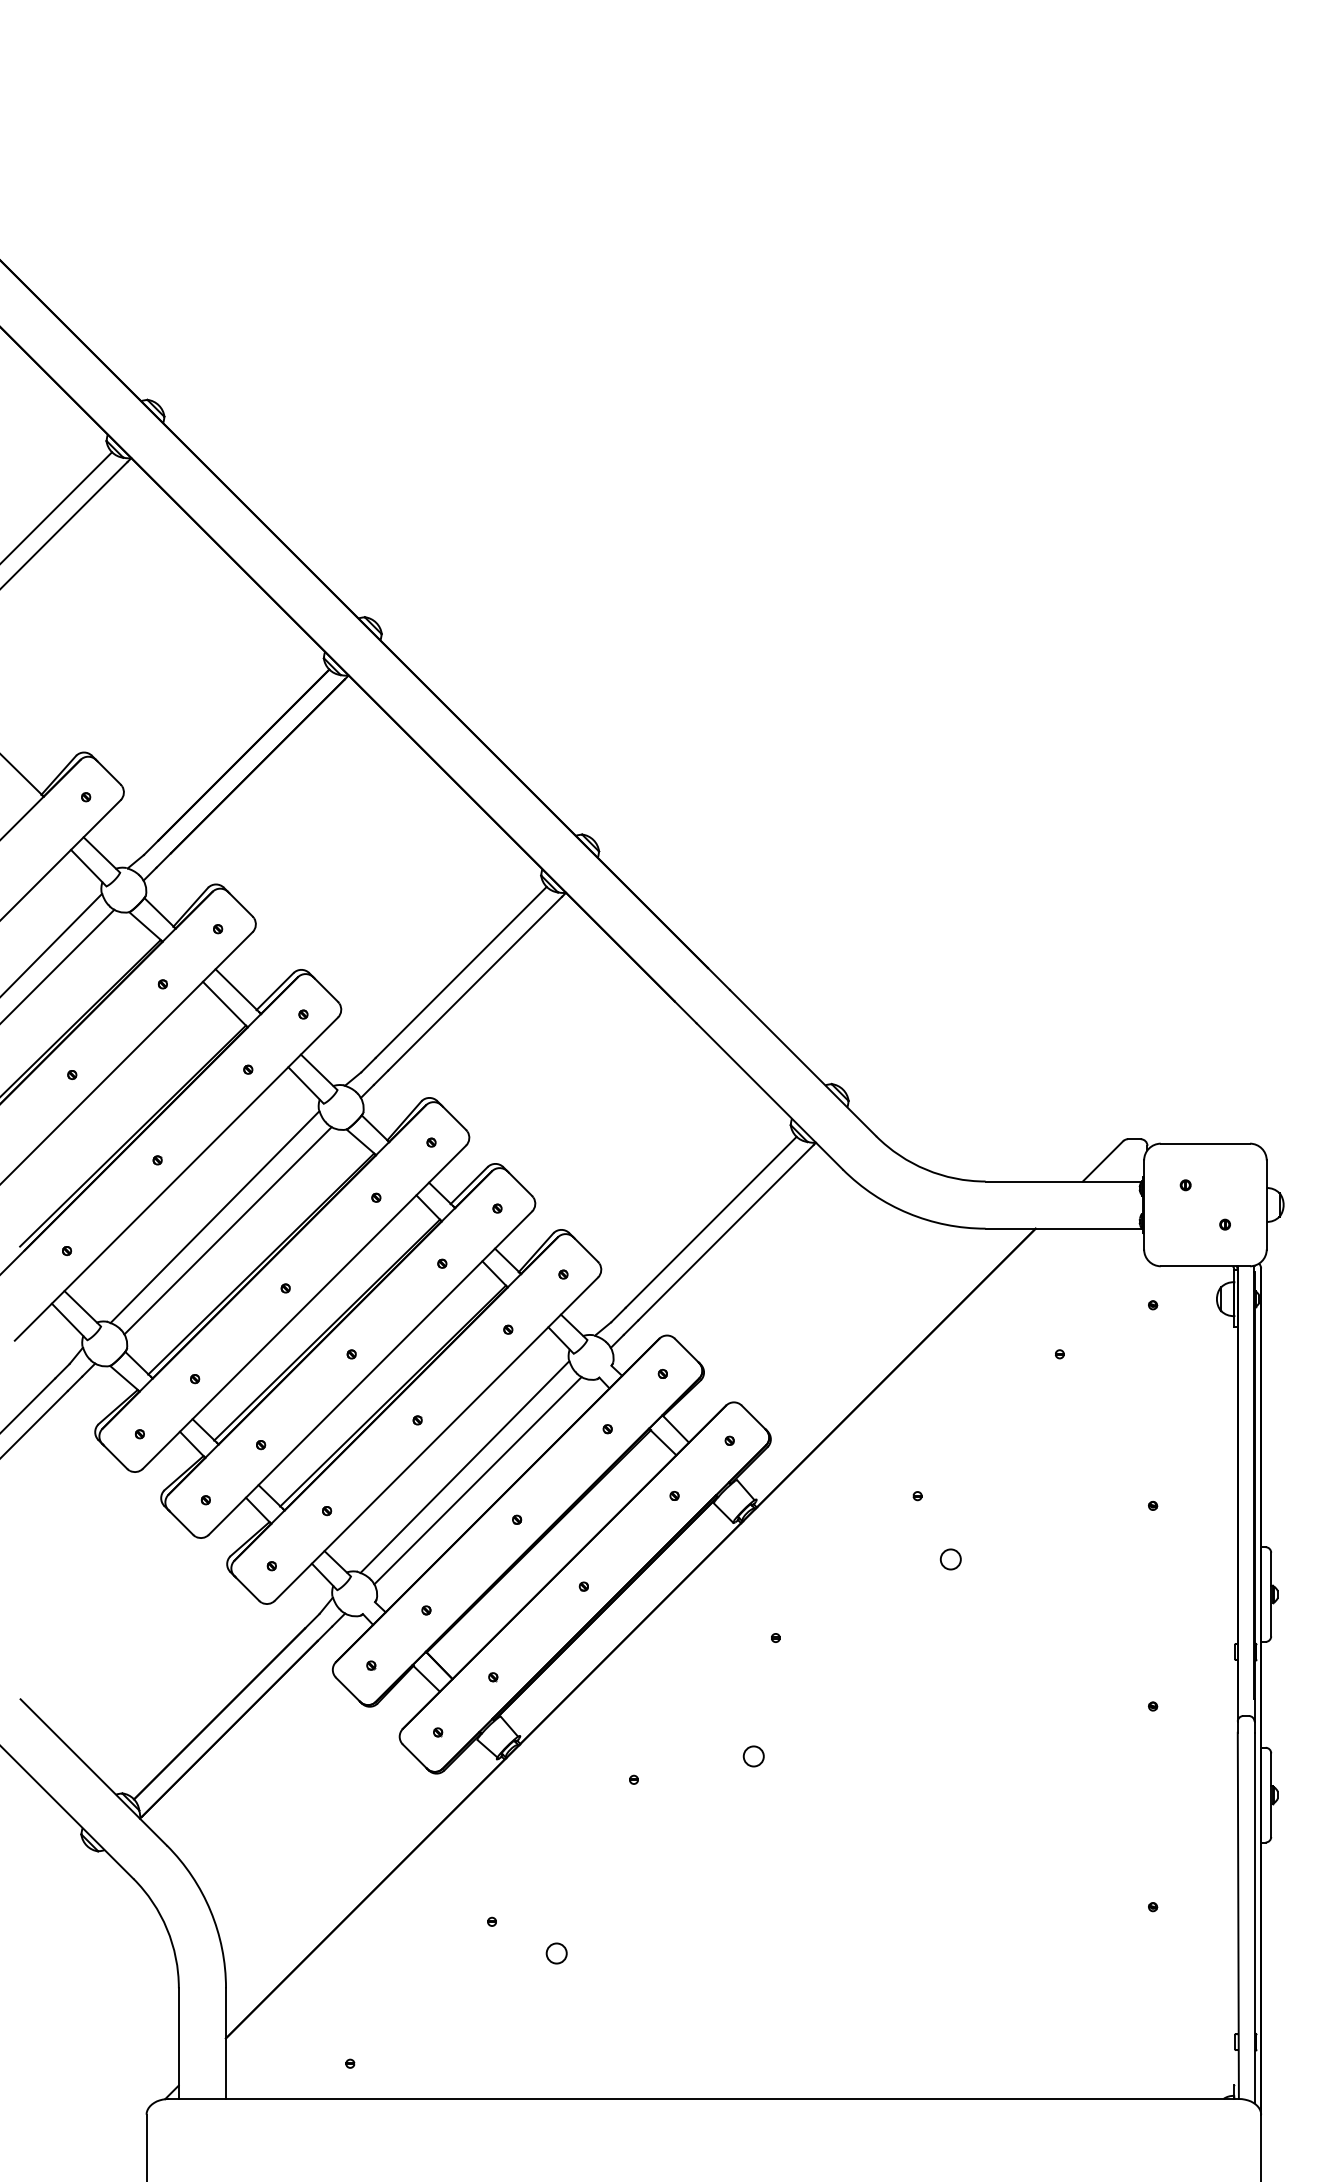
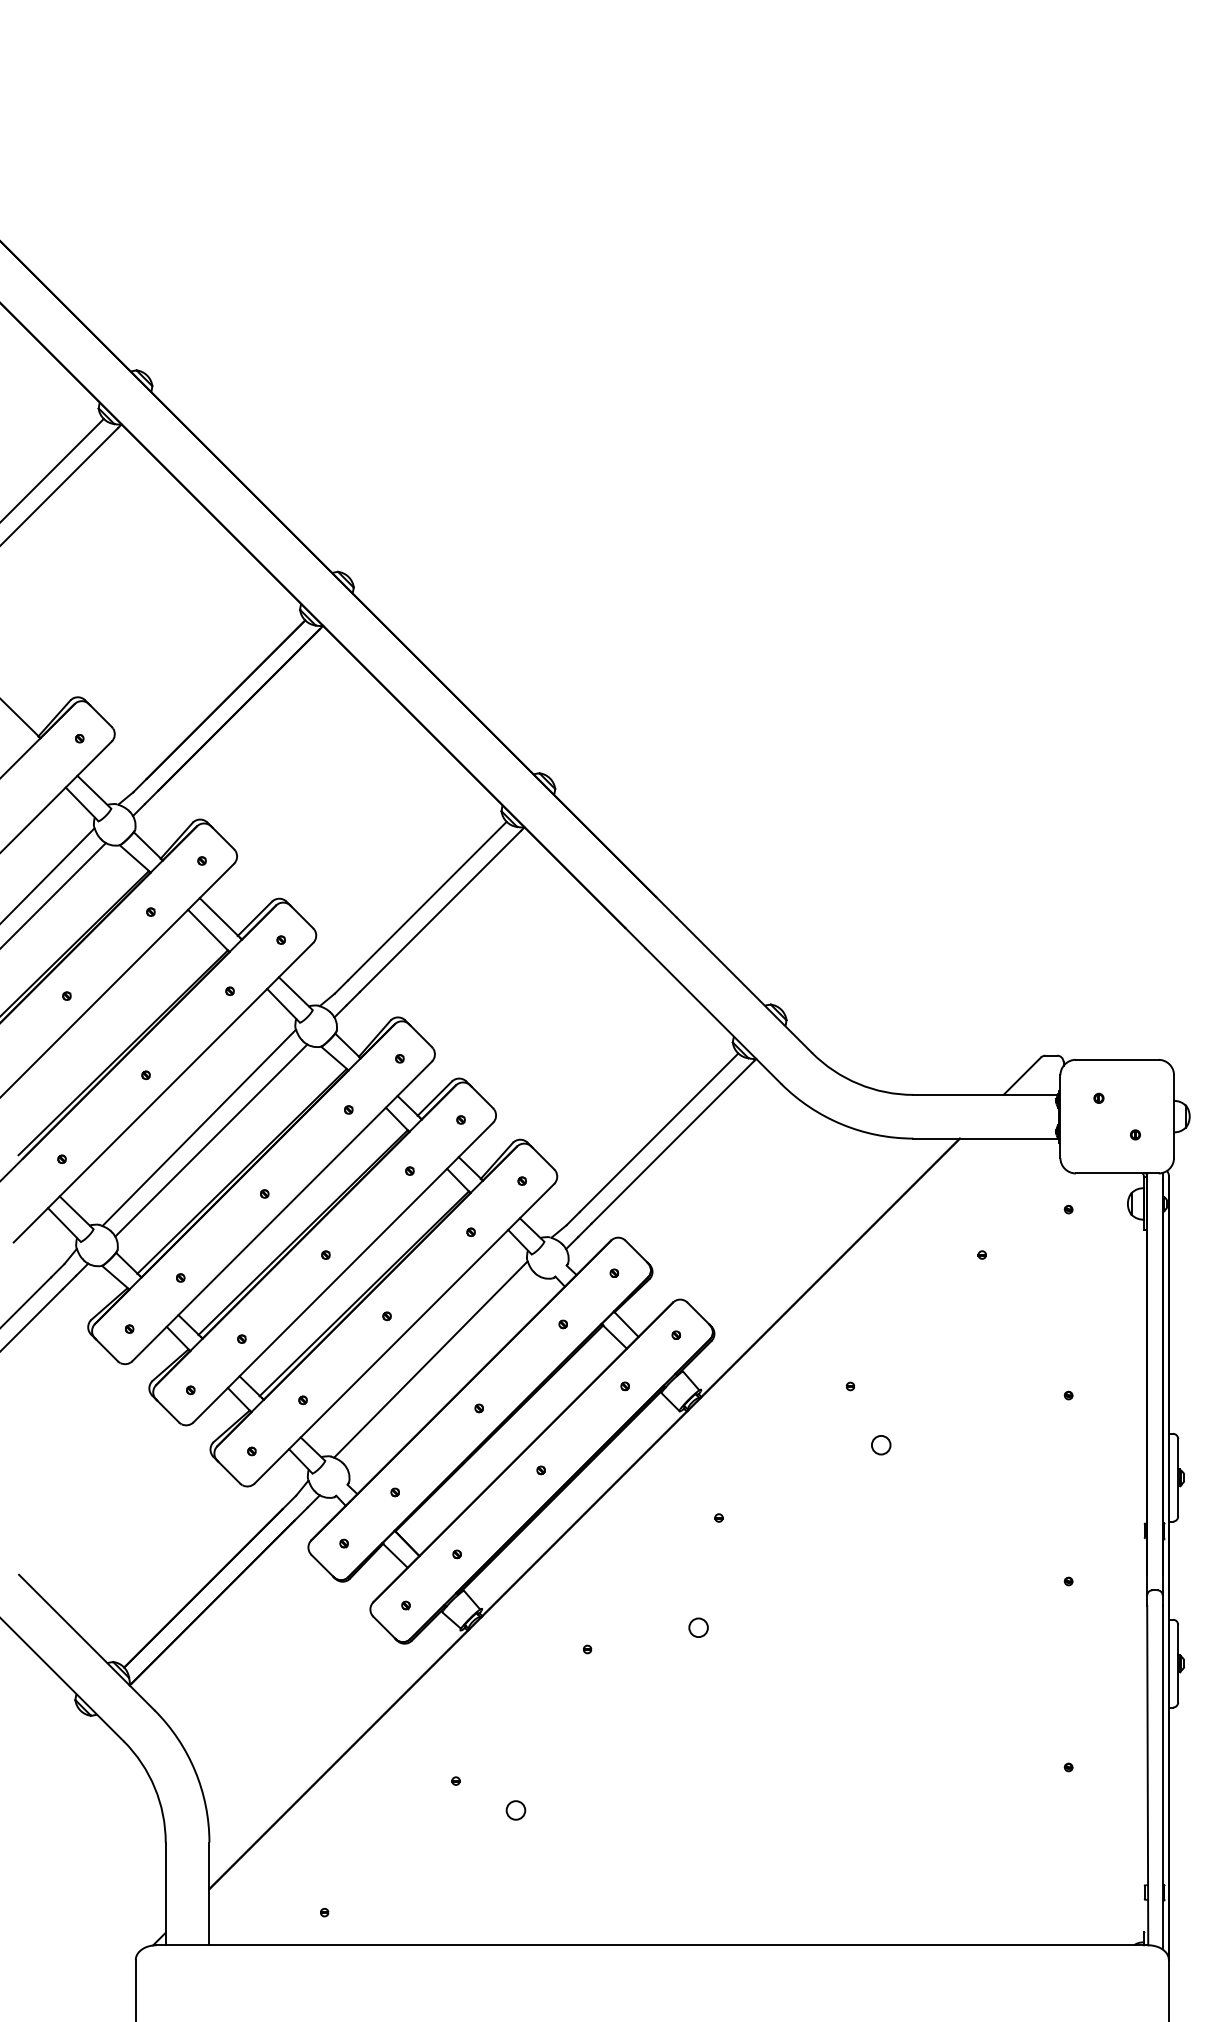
line: (477, 1481) -> (442, 1372), removed

